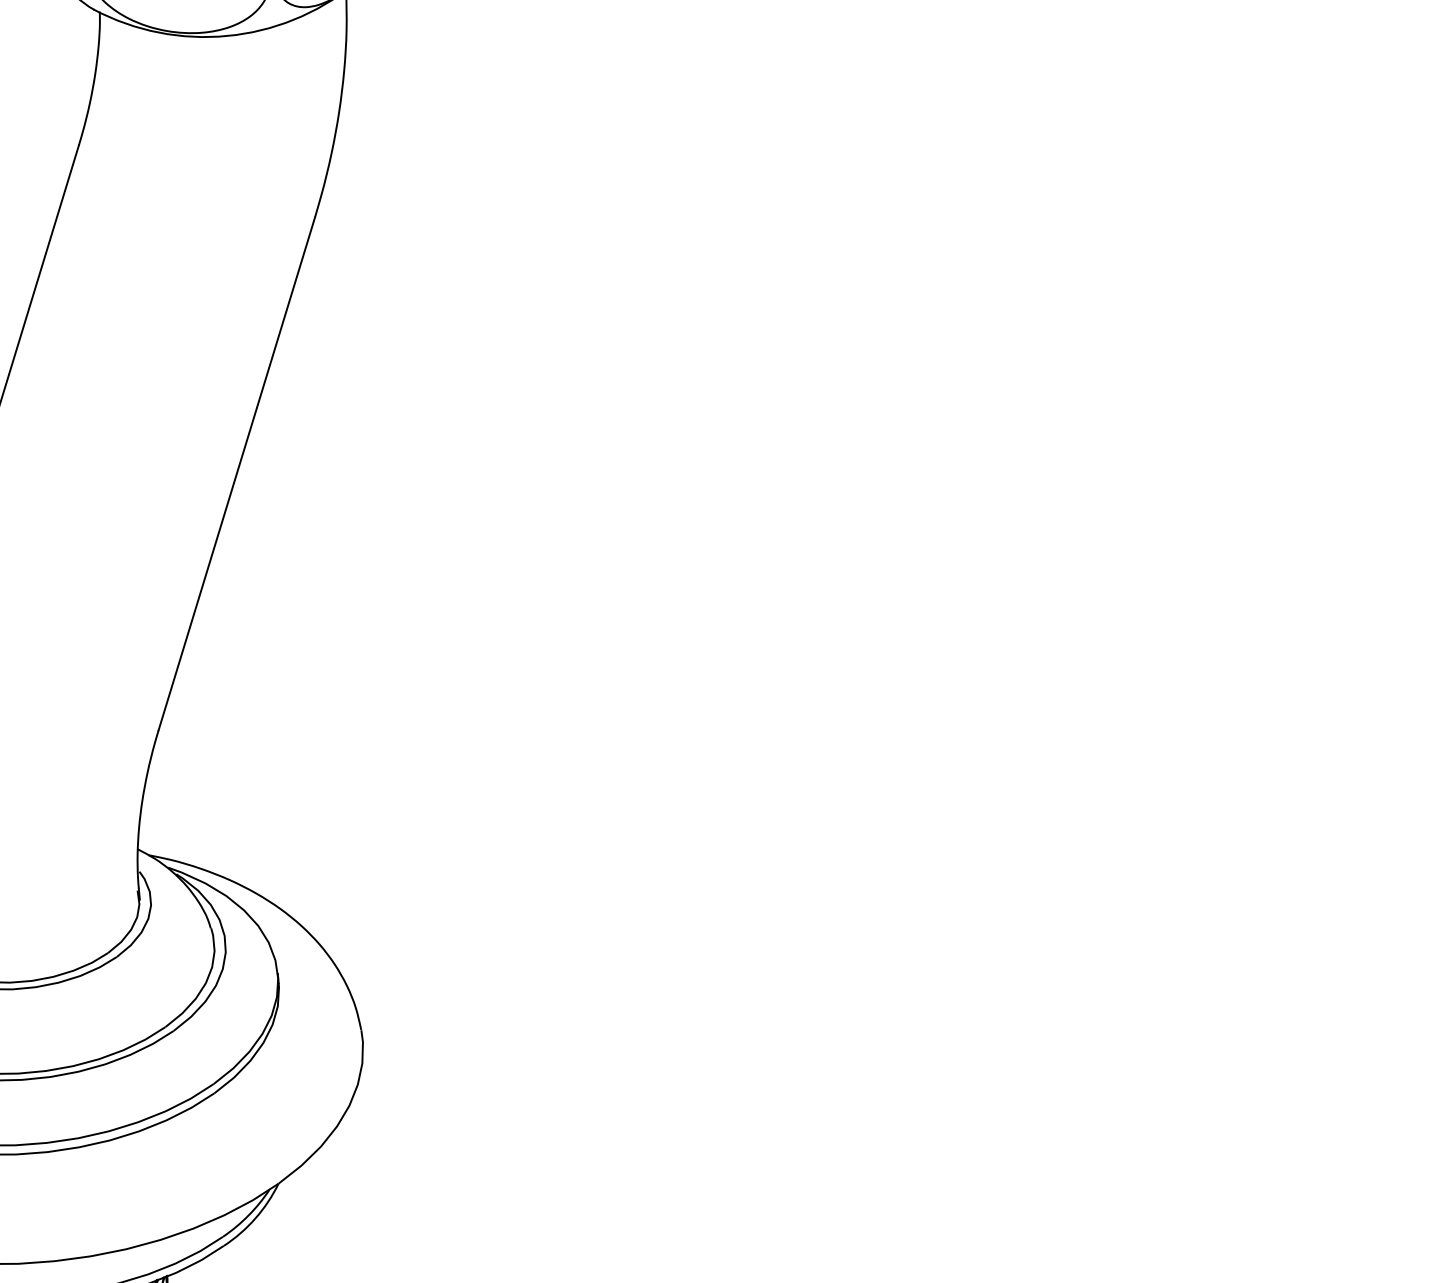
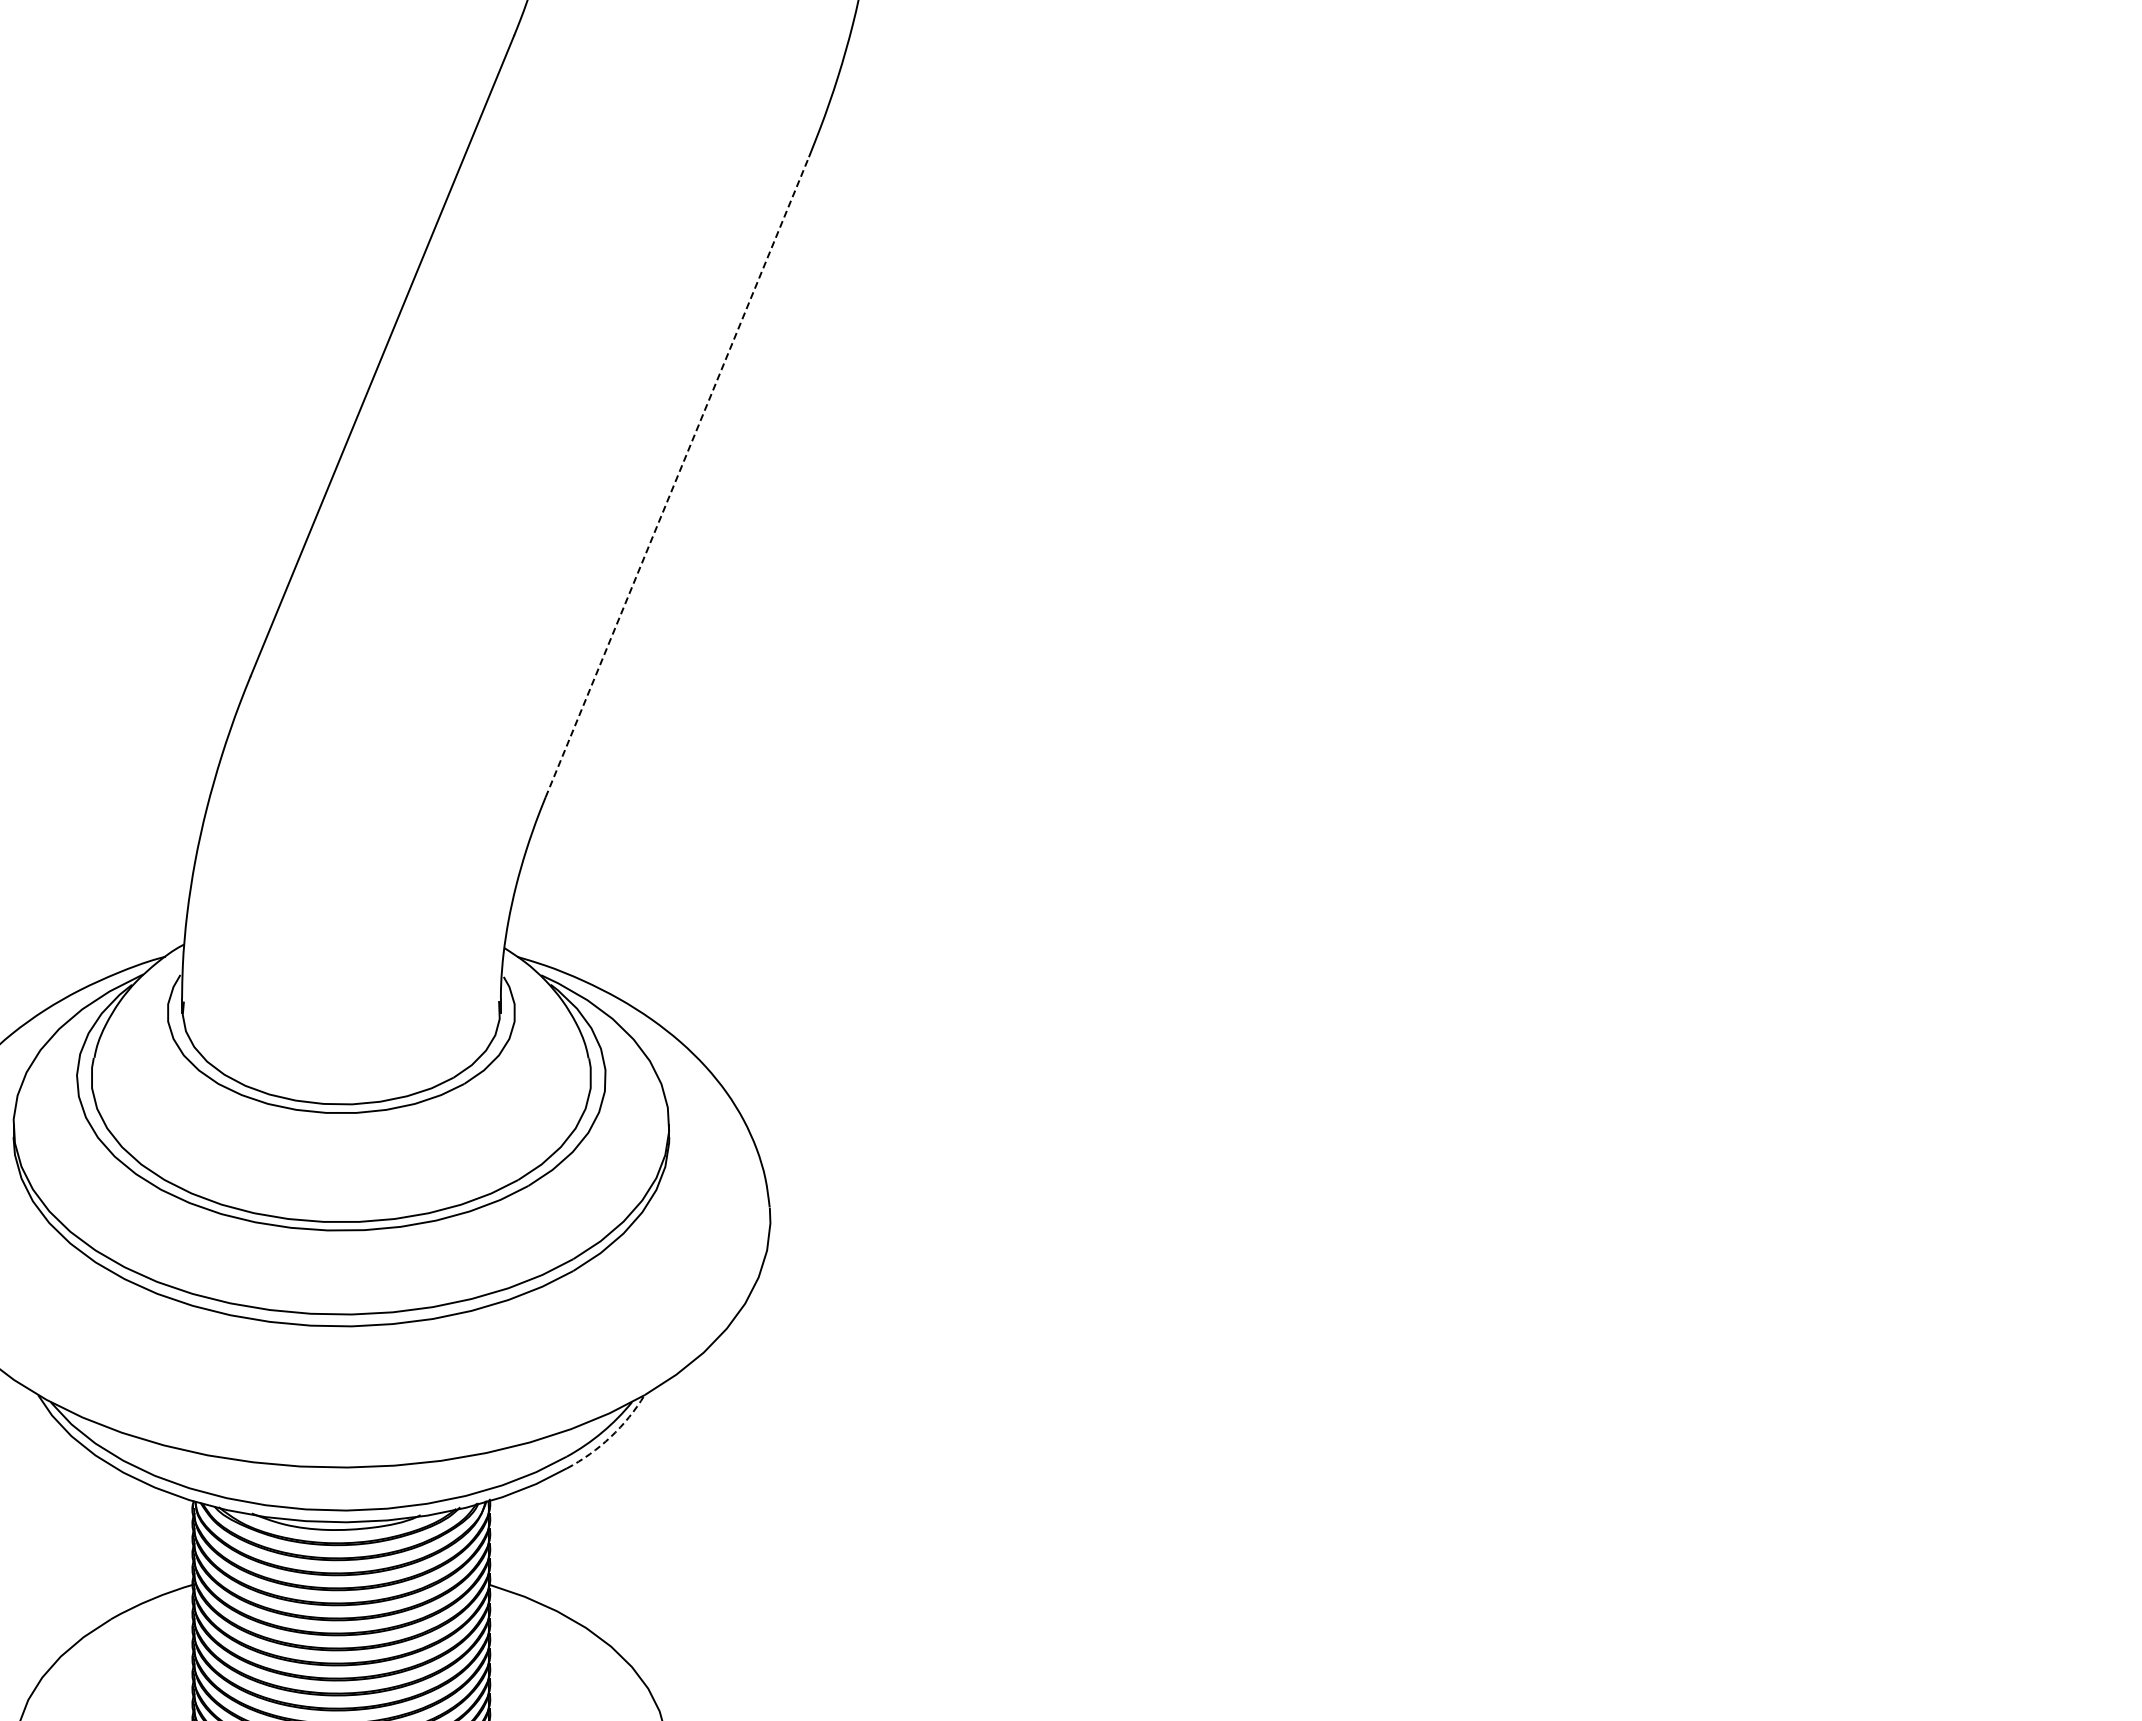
line: (236, 473) -> (677, 476), solid -> dashed
arc: (255, 1218) -> (610, 1437), solid -> dashed

